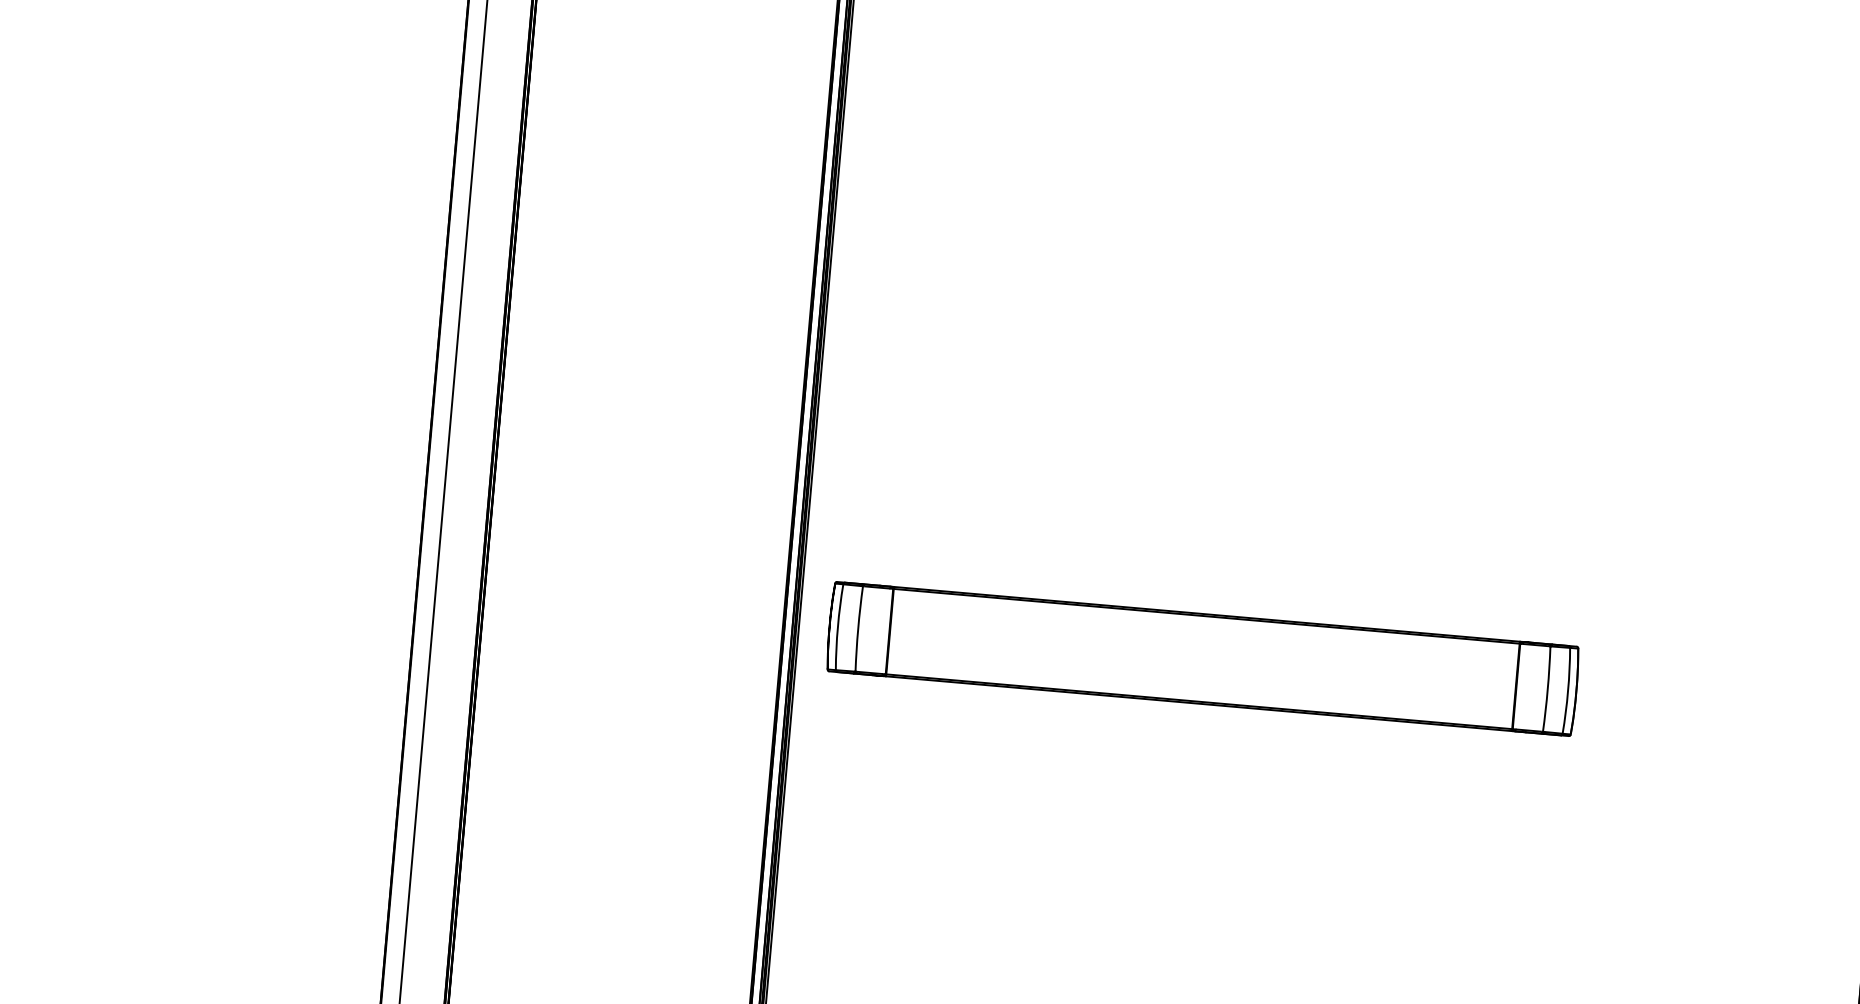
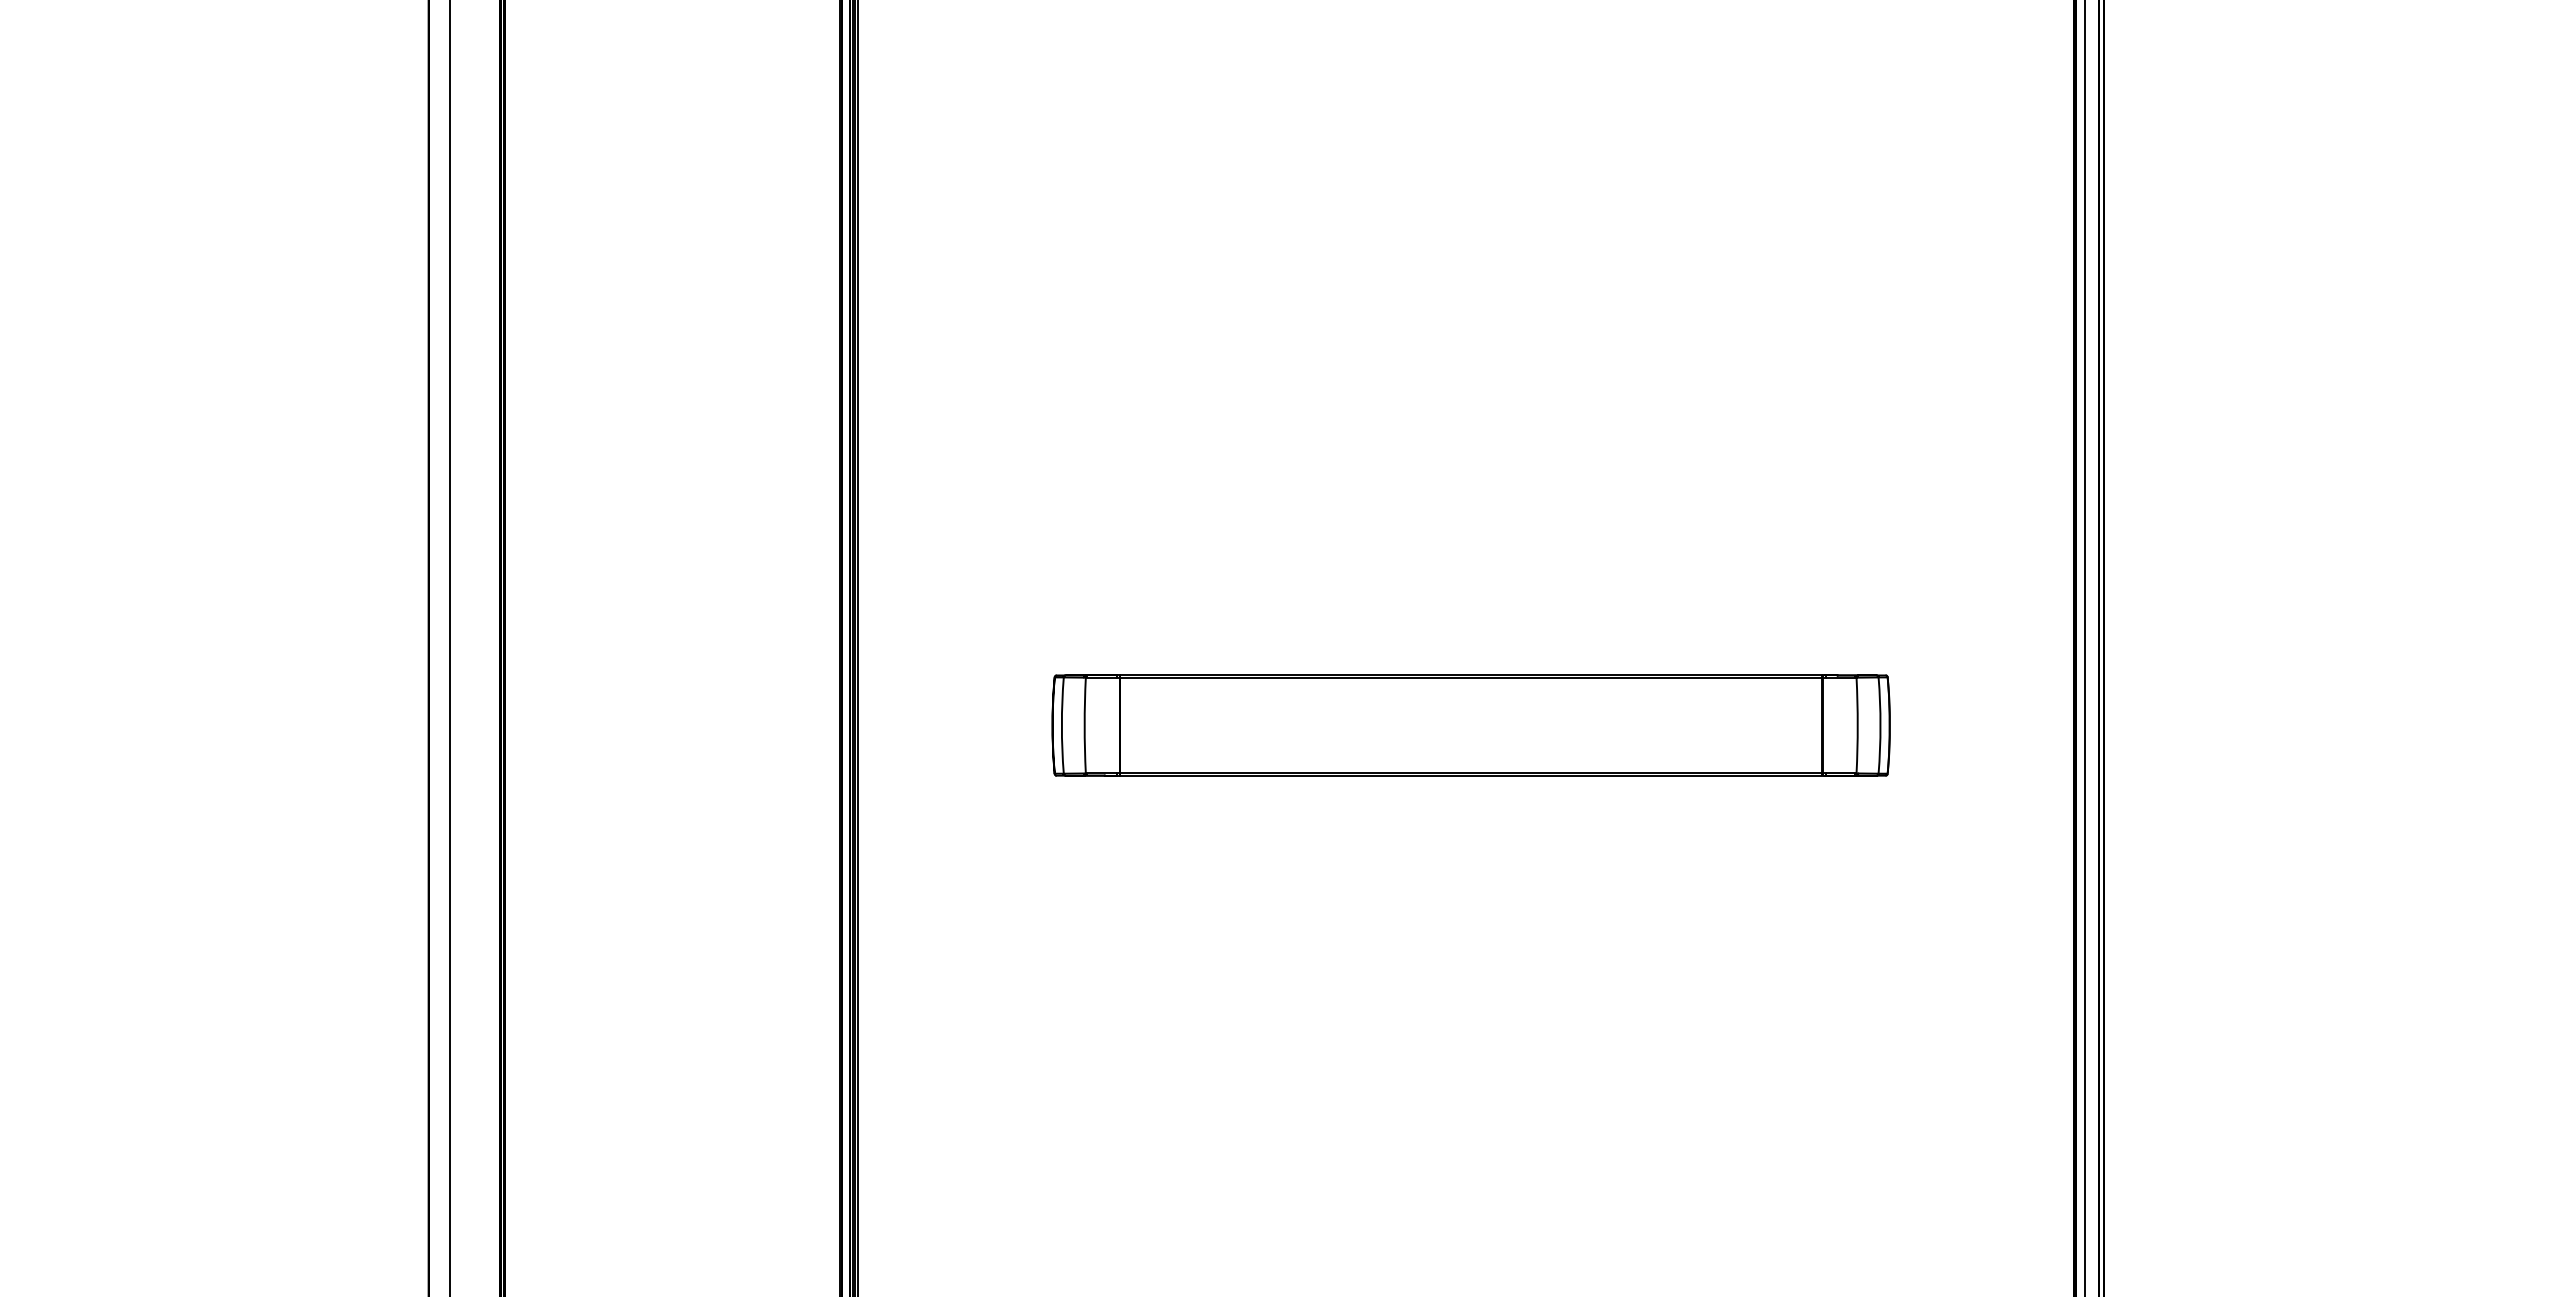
part: (1202, 658) -> (1470, 725), moved

